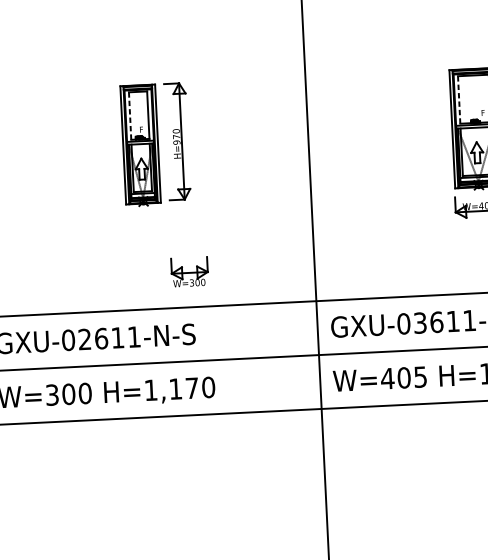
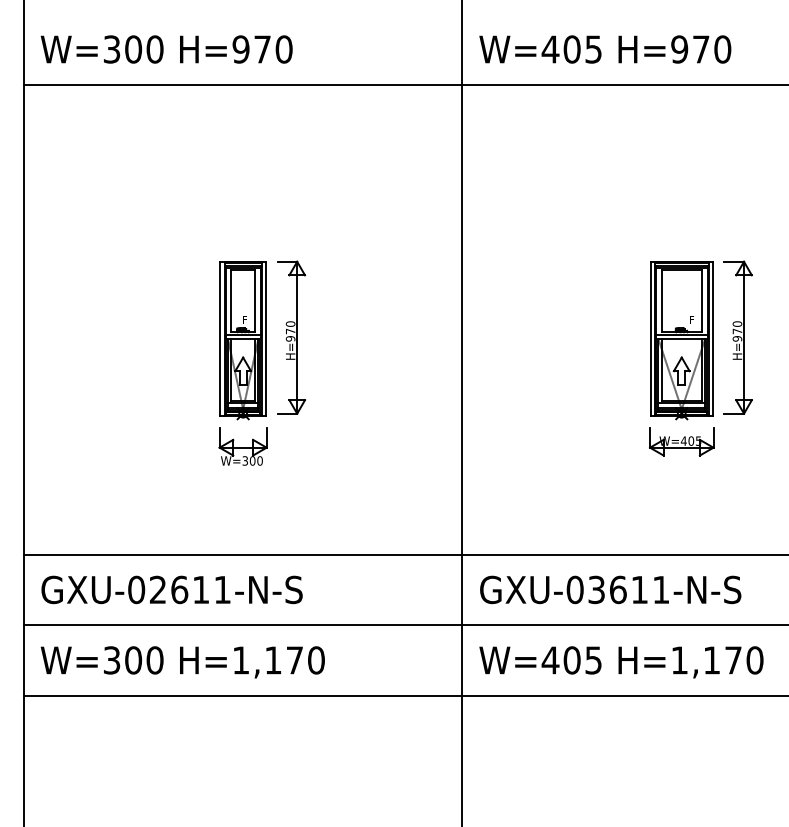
line: (459, 100) -> (661, 301), dashed -> solid
line: (130, 116) -> (231, 301), dashed -> solid
part: (189, 272) -> (242, 446), moved

